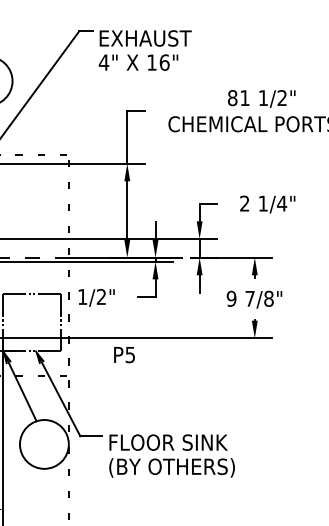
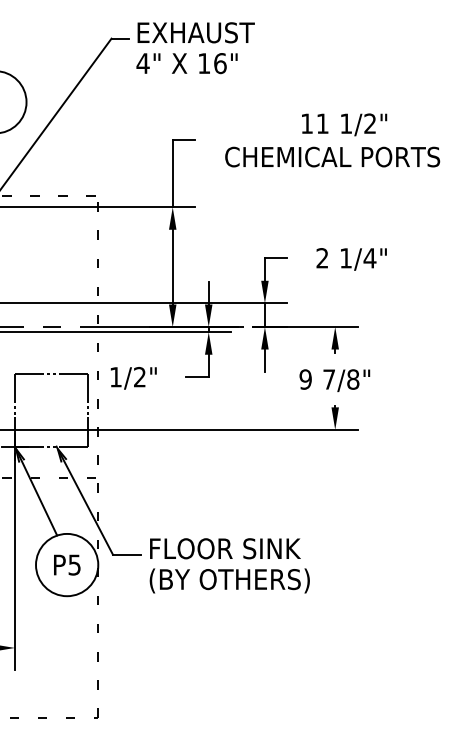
text: (145, 50) -> (195, 48), moved
text: (233, 97) -> (307, 123), 81 -> 11
text: (124, 354) -> (67, 564), moved
text: (171, 455) -> (229, 565), moved

